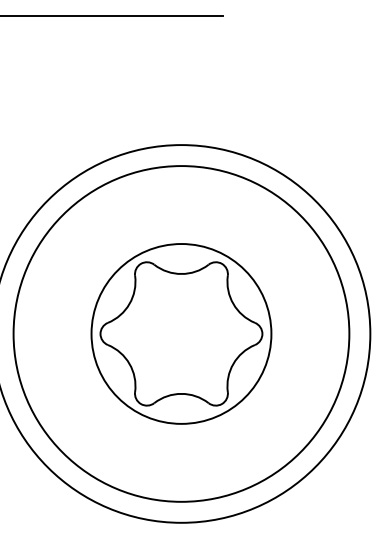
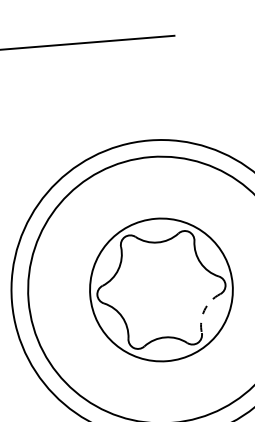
arc: (233, 363) -> (204, 310), solid -> dashed

